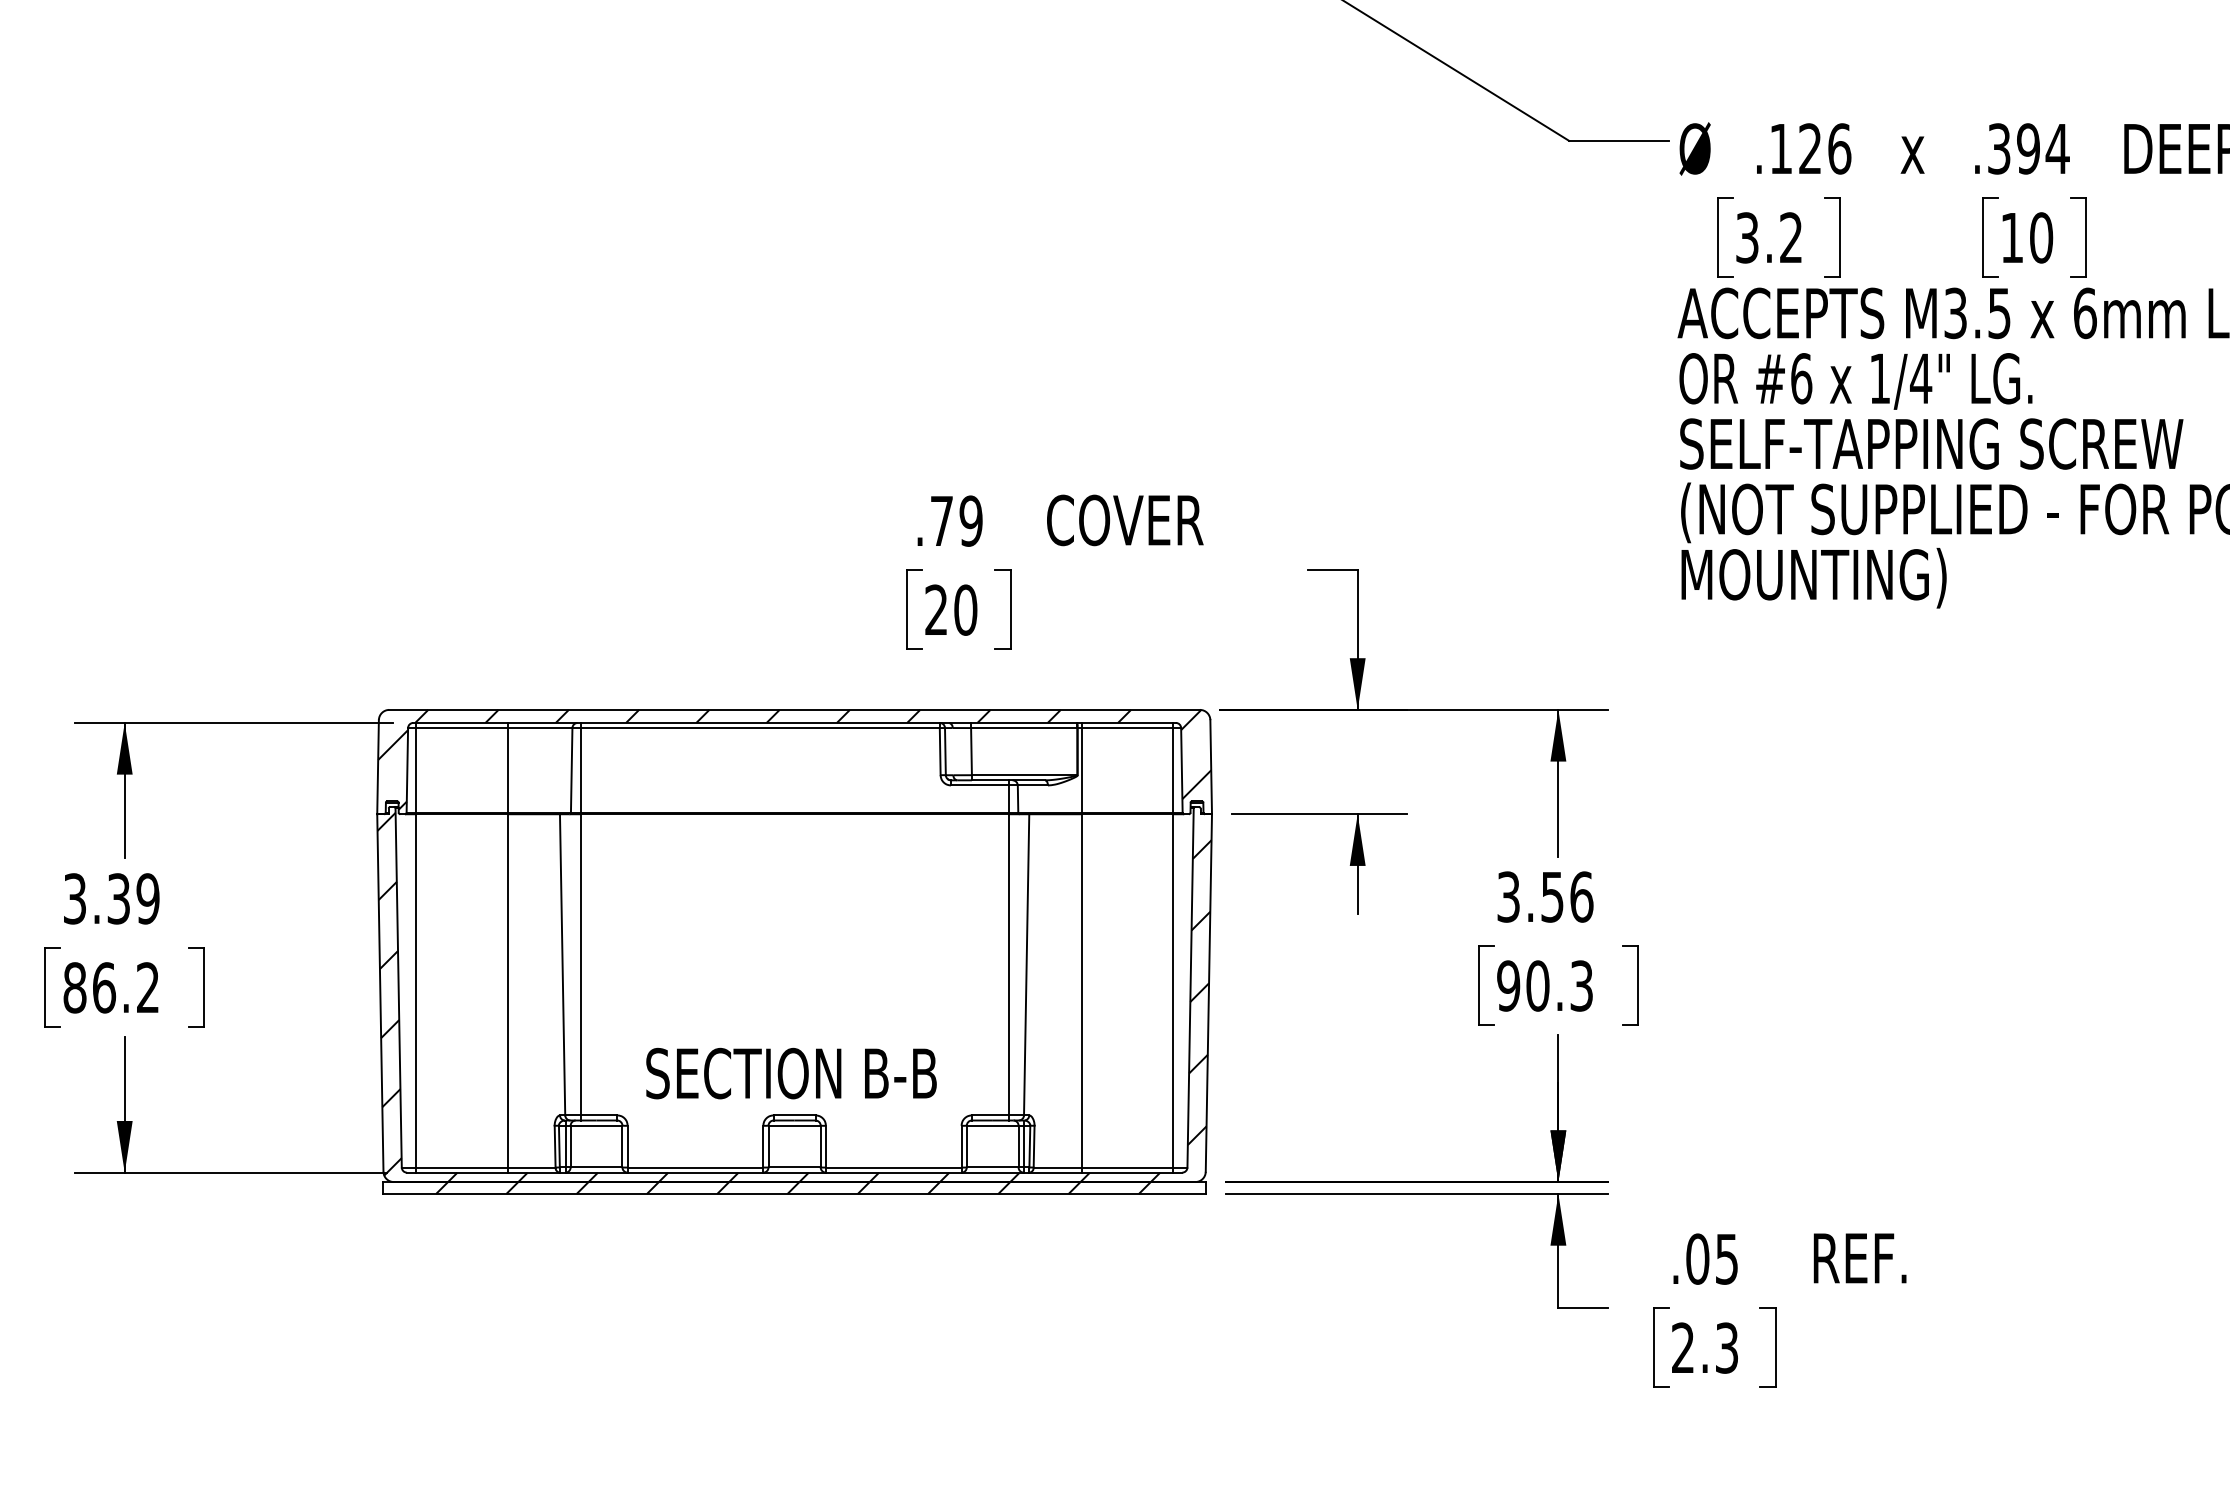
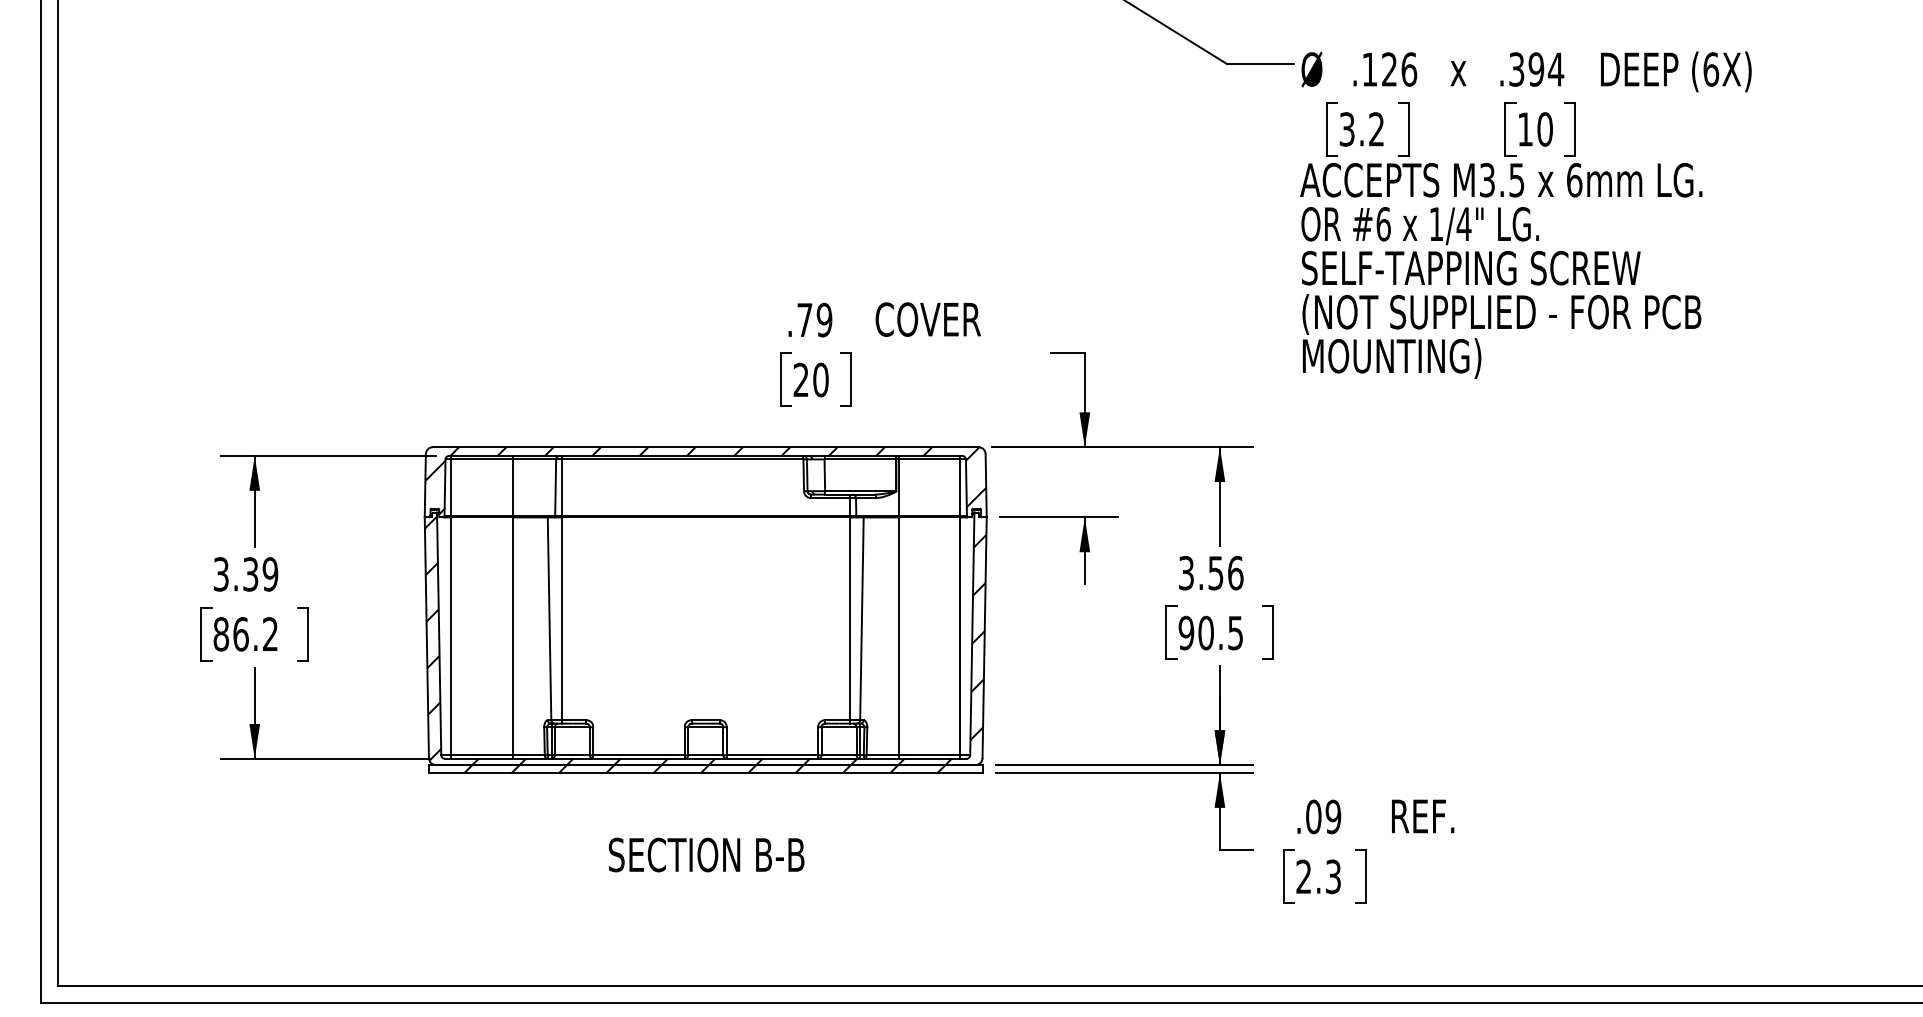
text: (1581, 985) -> (1235, 632), 90.3 -> 90.5
text: (791, 1072) -> (706, 854), moved
text: (1727, 1258) -> (1333, 816), .05 -> .09

